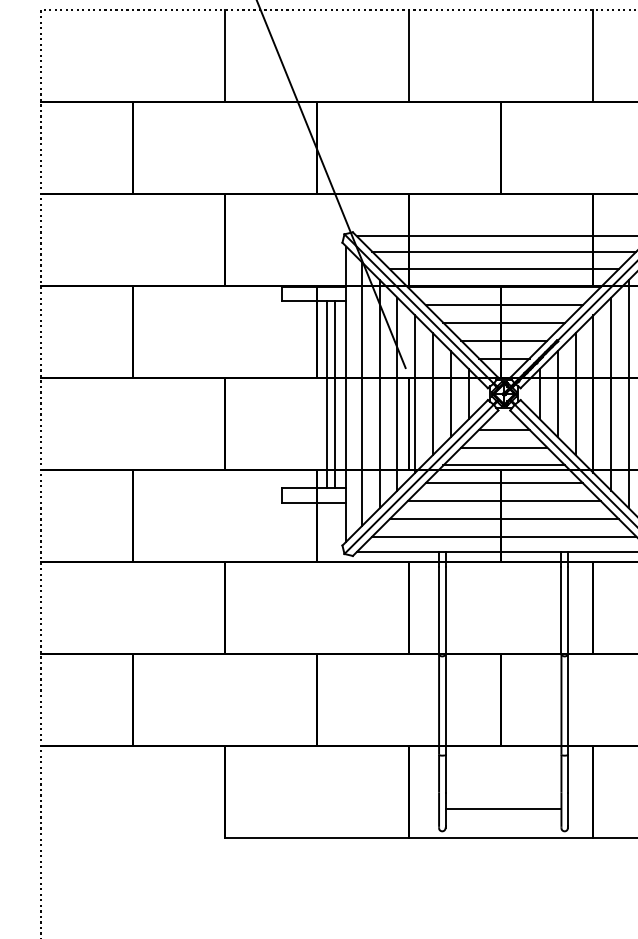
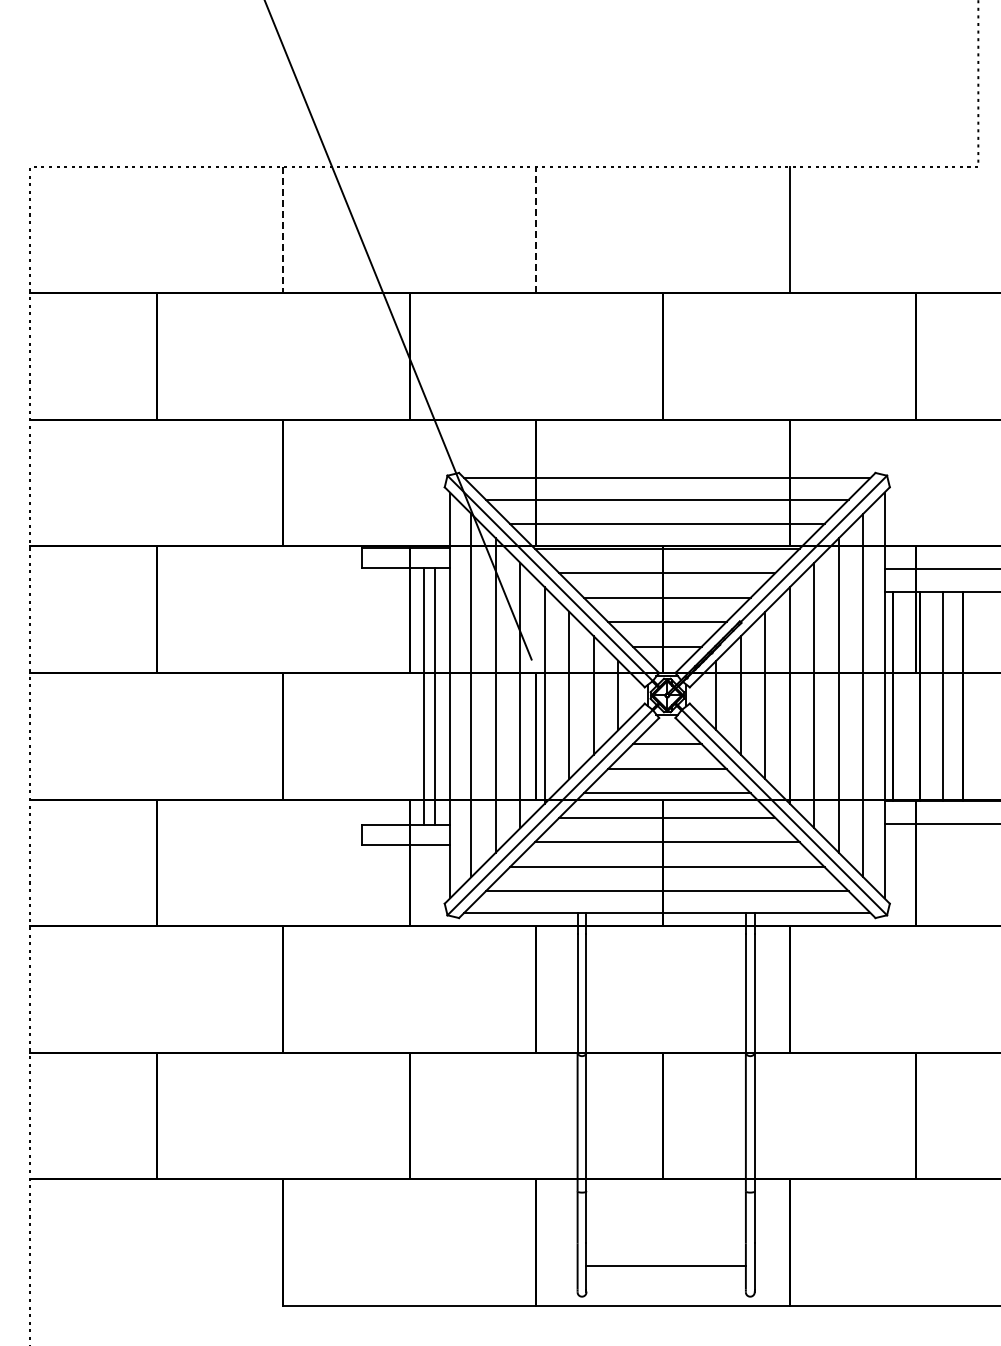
line: (225, 55) -> (283, 230), solid -> dashed
line: (409, 55) -> (536, 229), solid -> dashed

